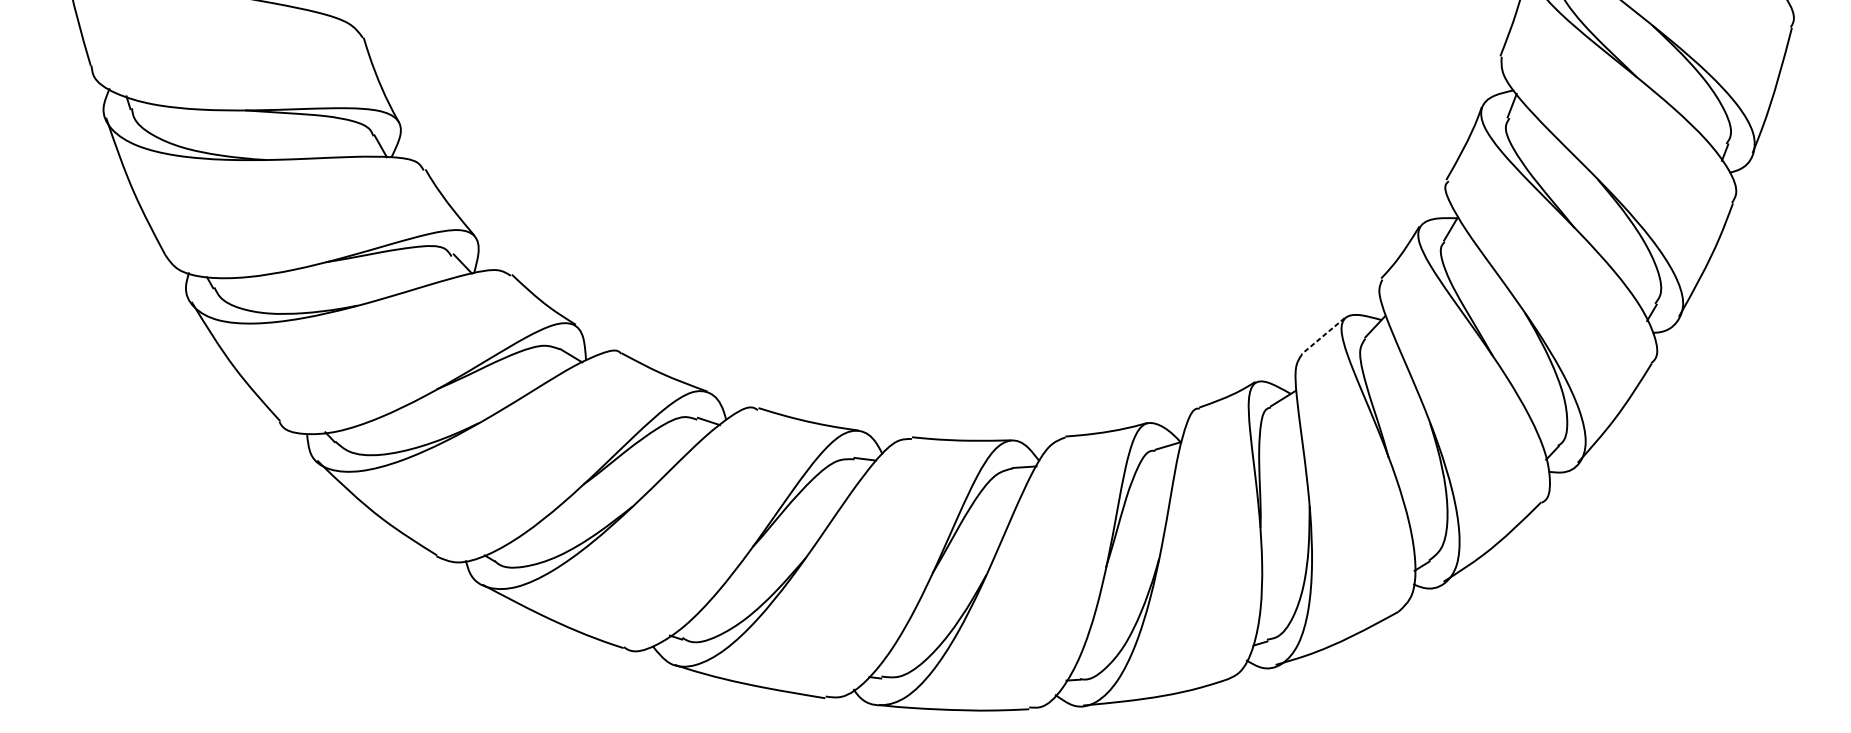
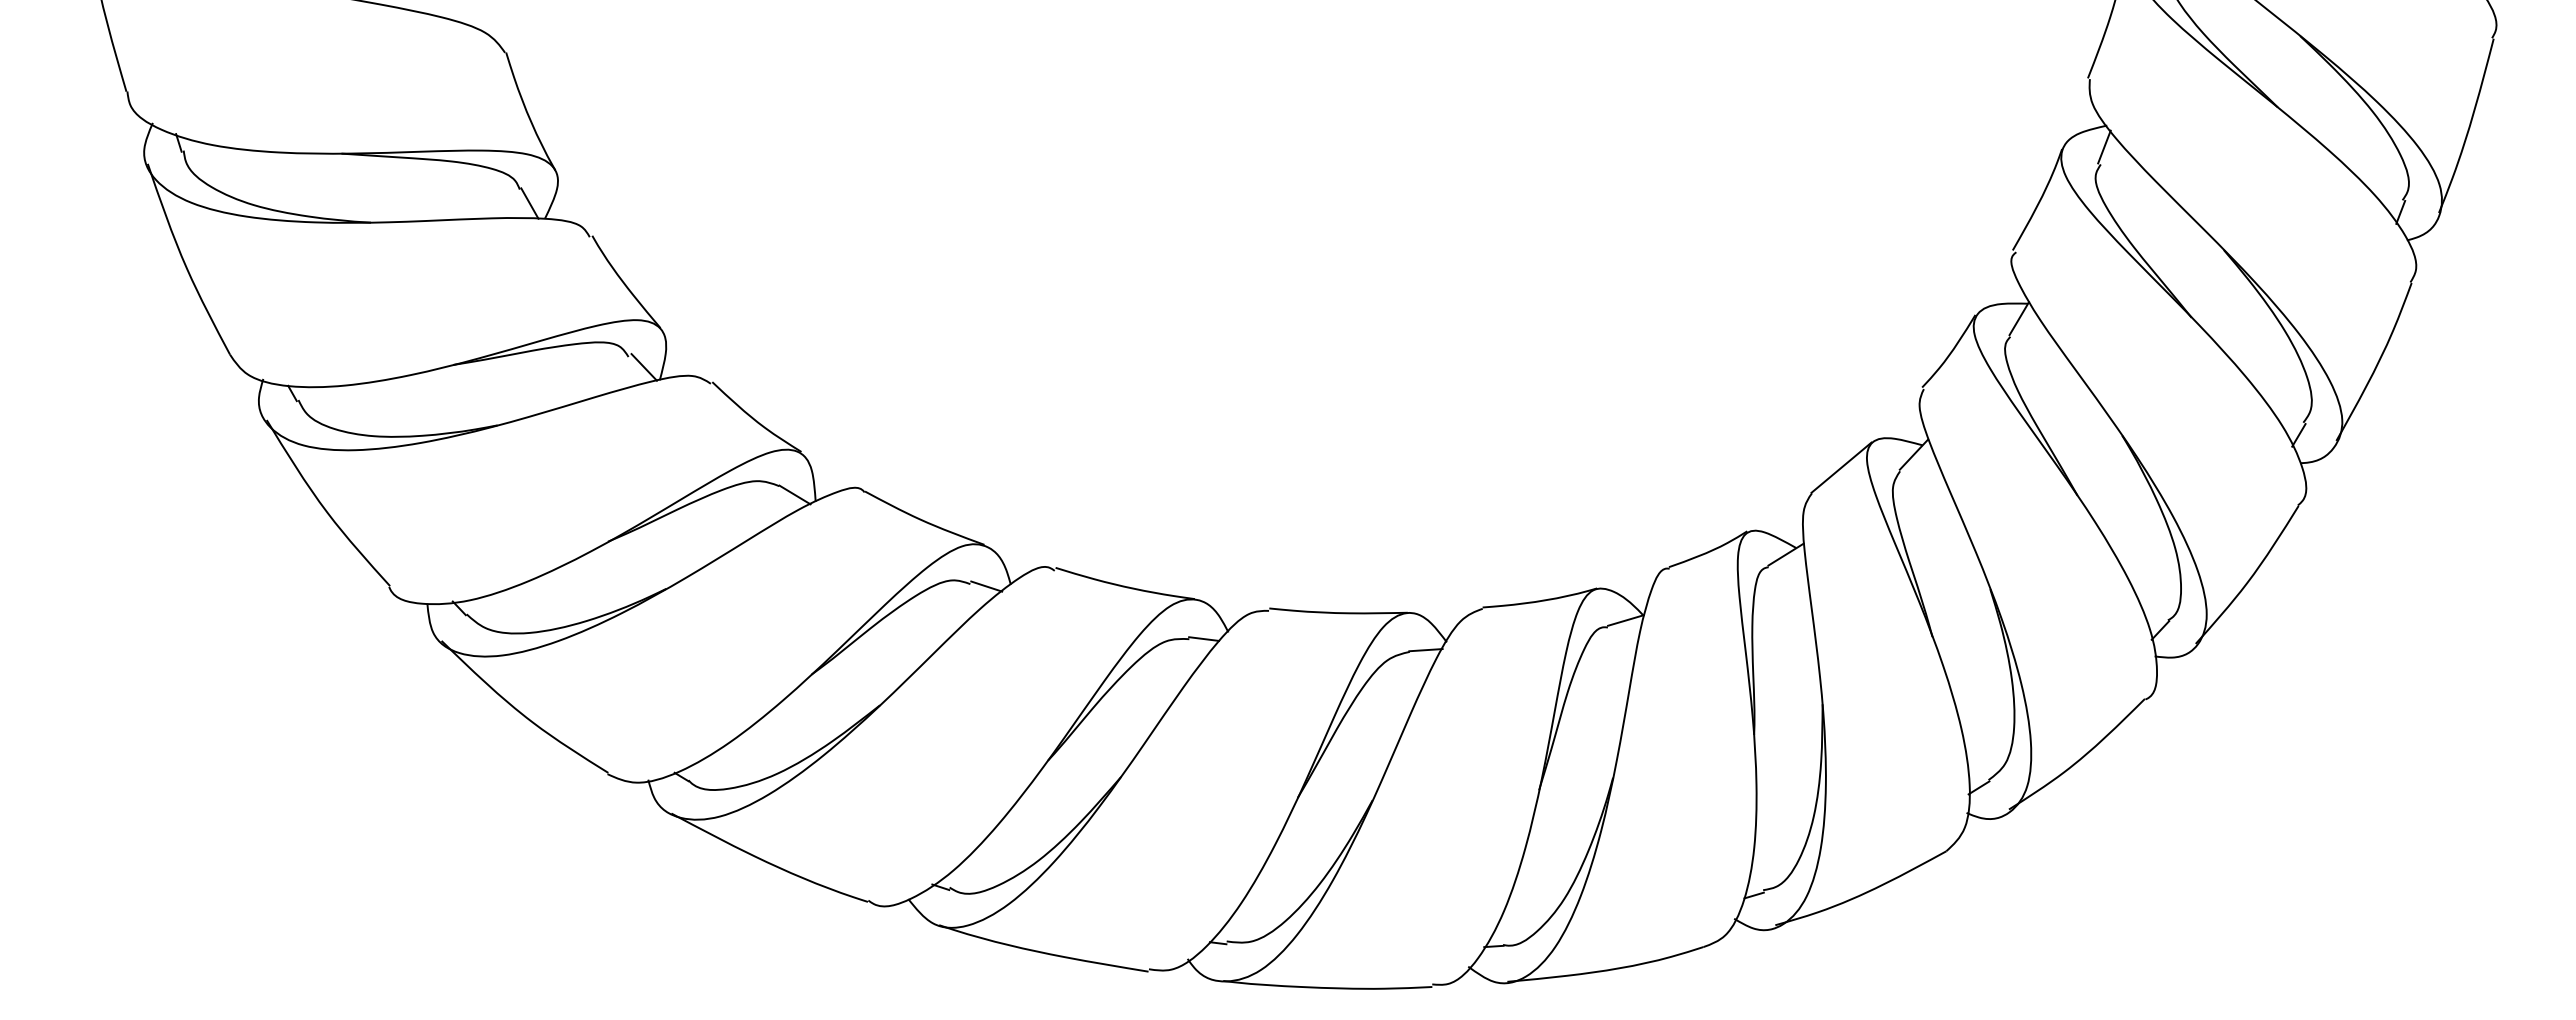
line: (1323, 336) -> (1841, 468), dashed -> solid

